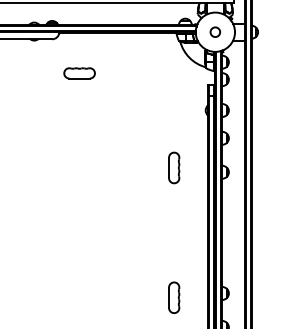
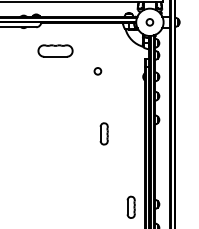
part: (78, 72) -> (54, 50), size x1.6
circle: (140, 102) -> (97, 71), added
part: (173, 167) -> (103, 133), moved
part: (173, 296) -> (130, 206), moved

